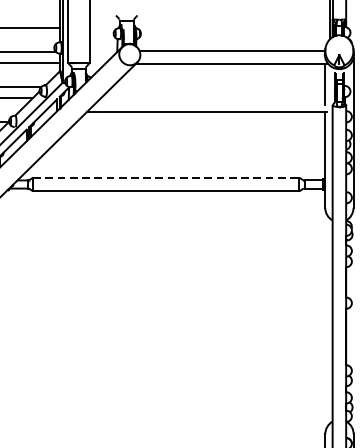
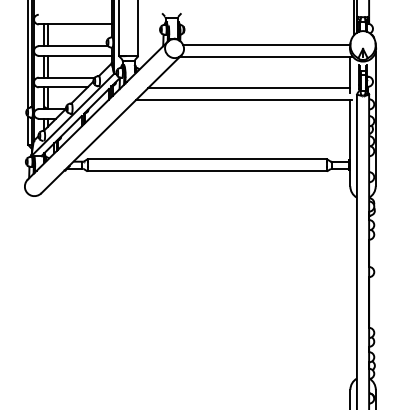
line: (213, 99) -> (249, 88), added
line: (166, 178) -> (207, 159), dashed -> solid

